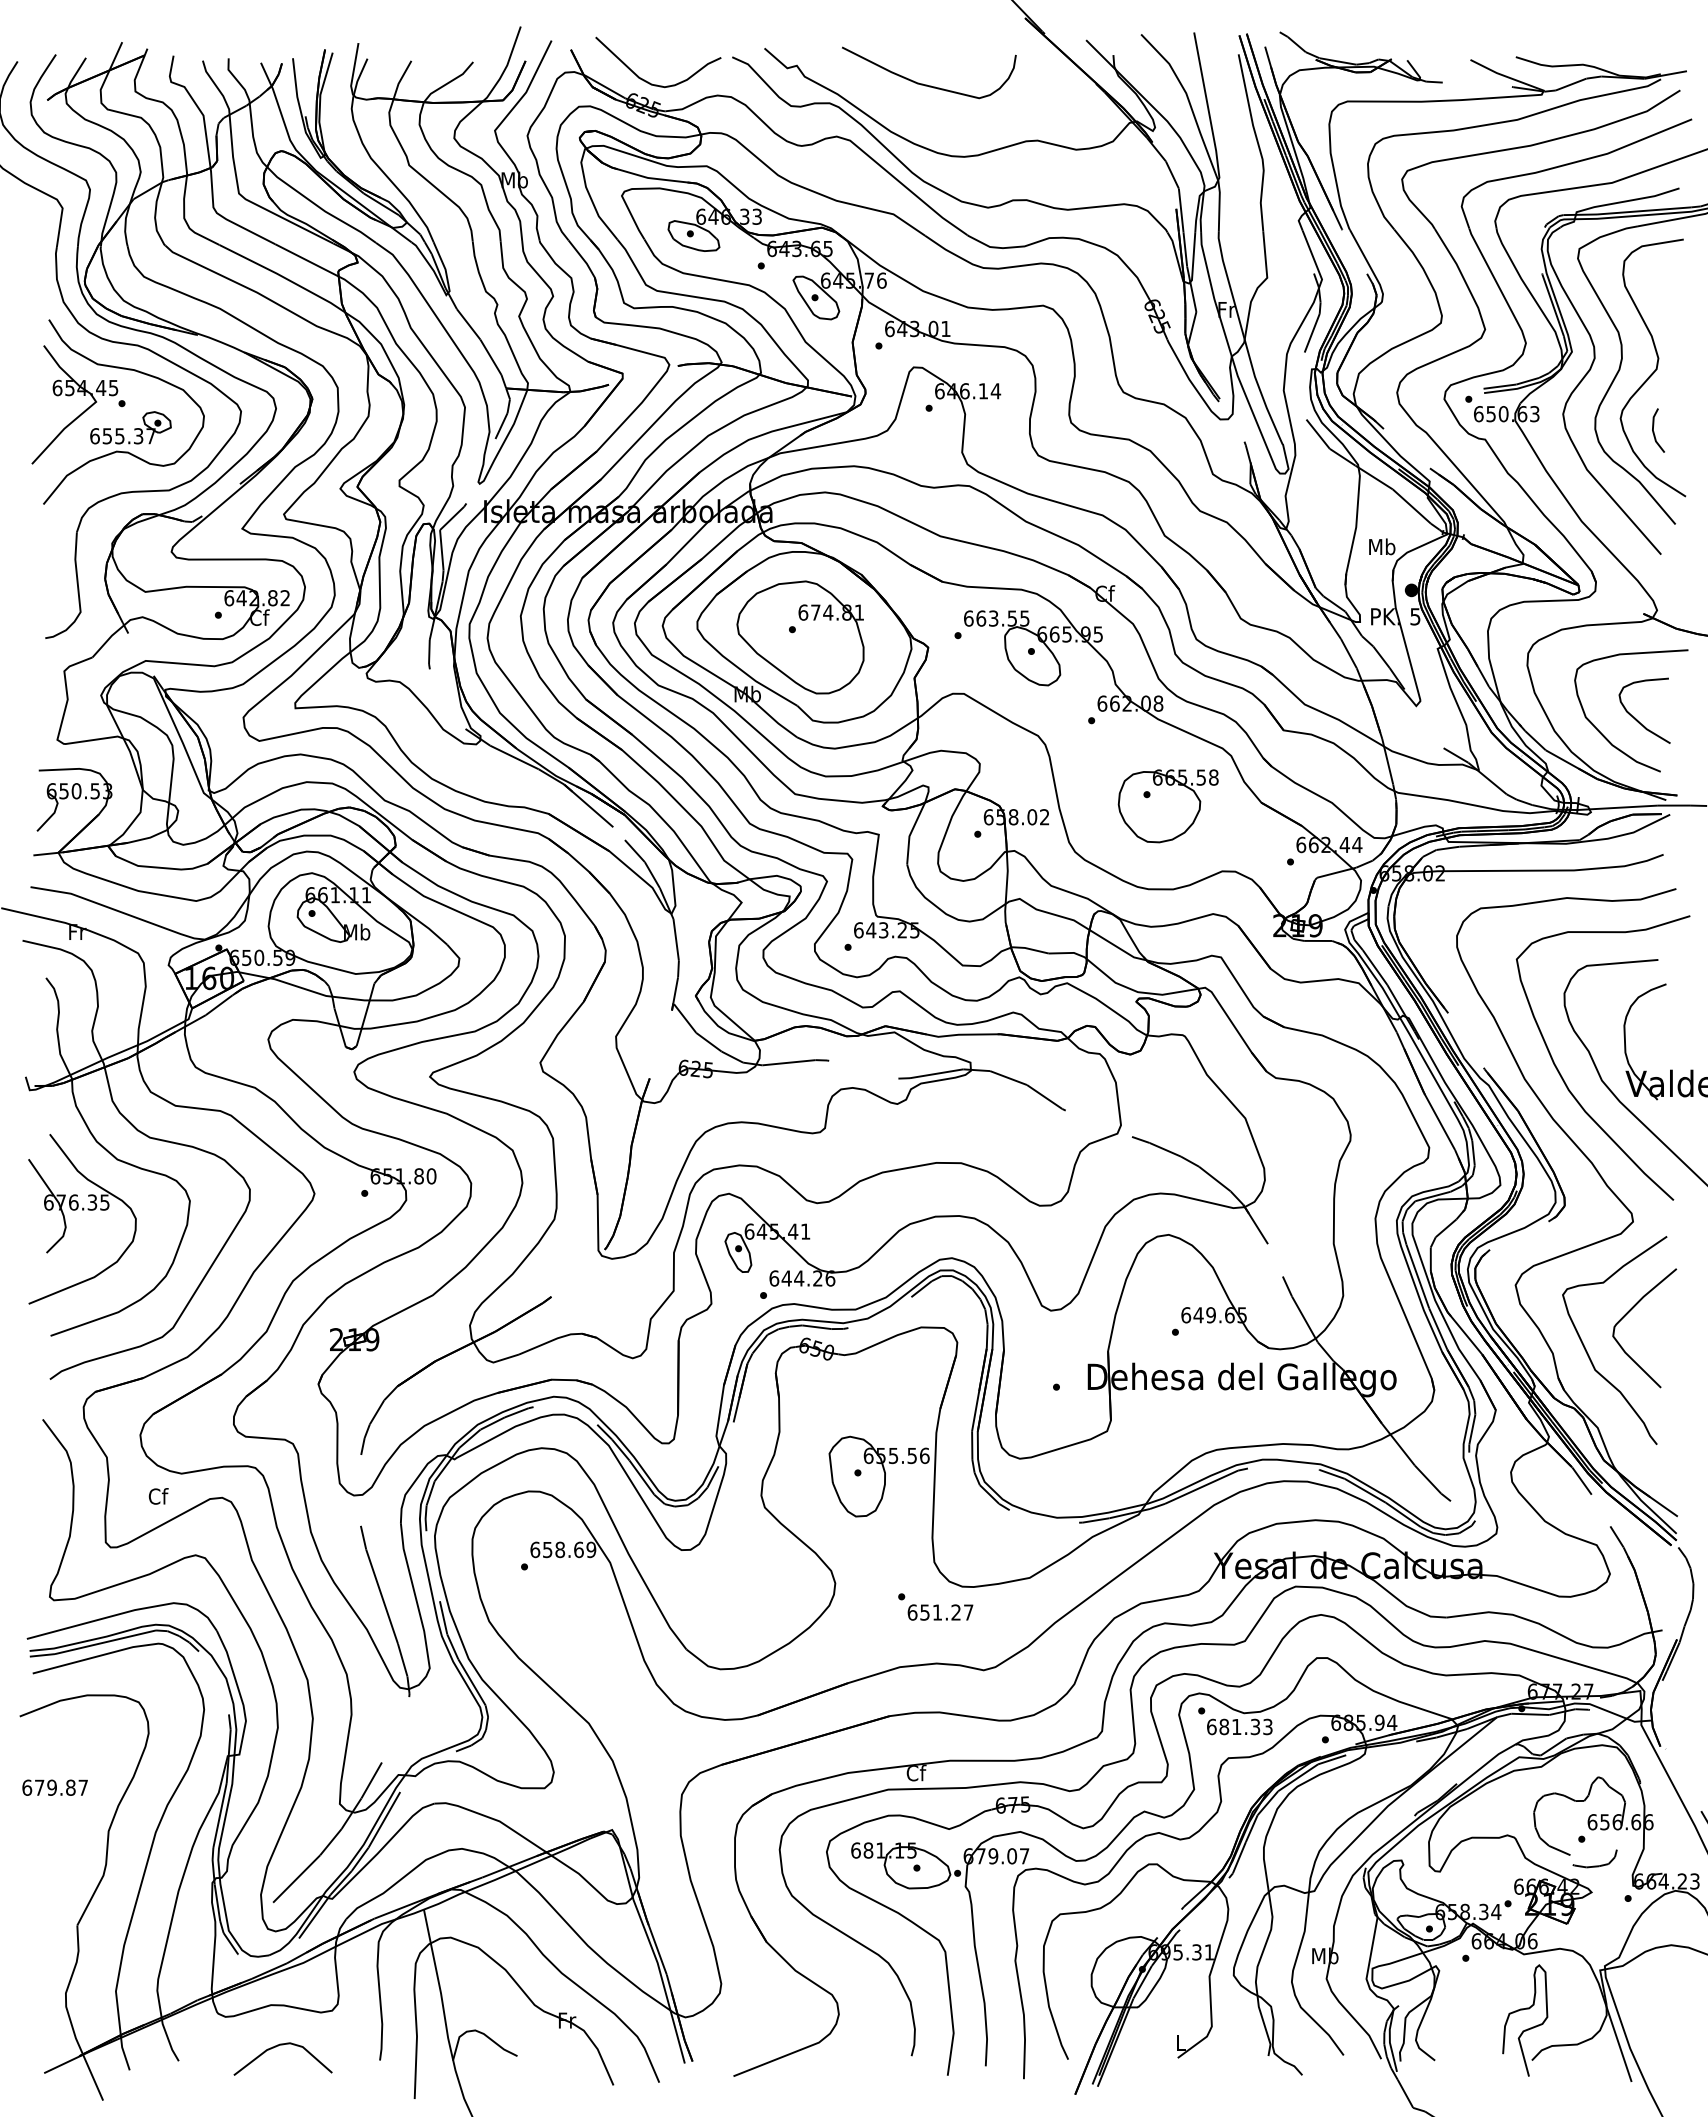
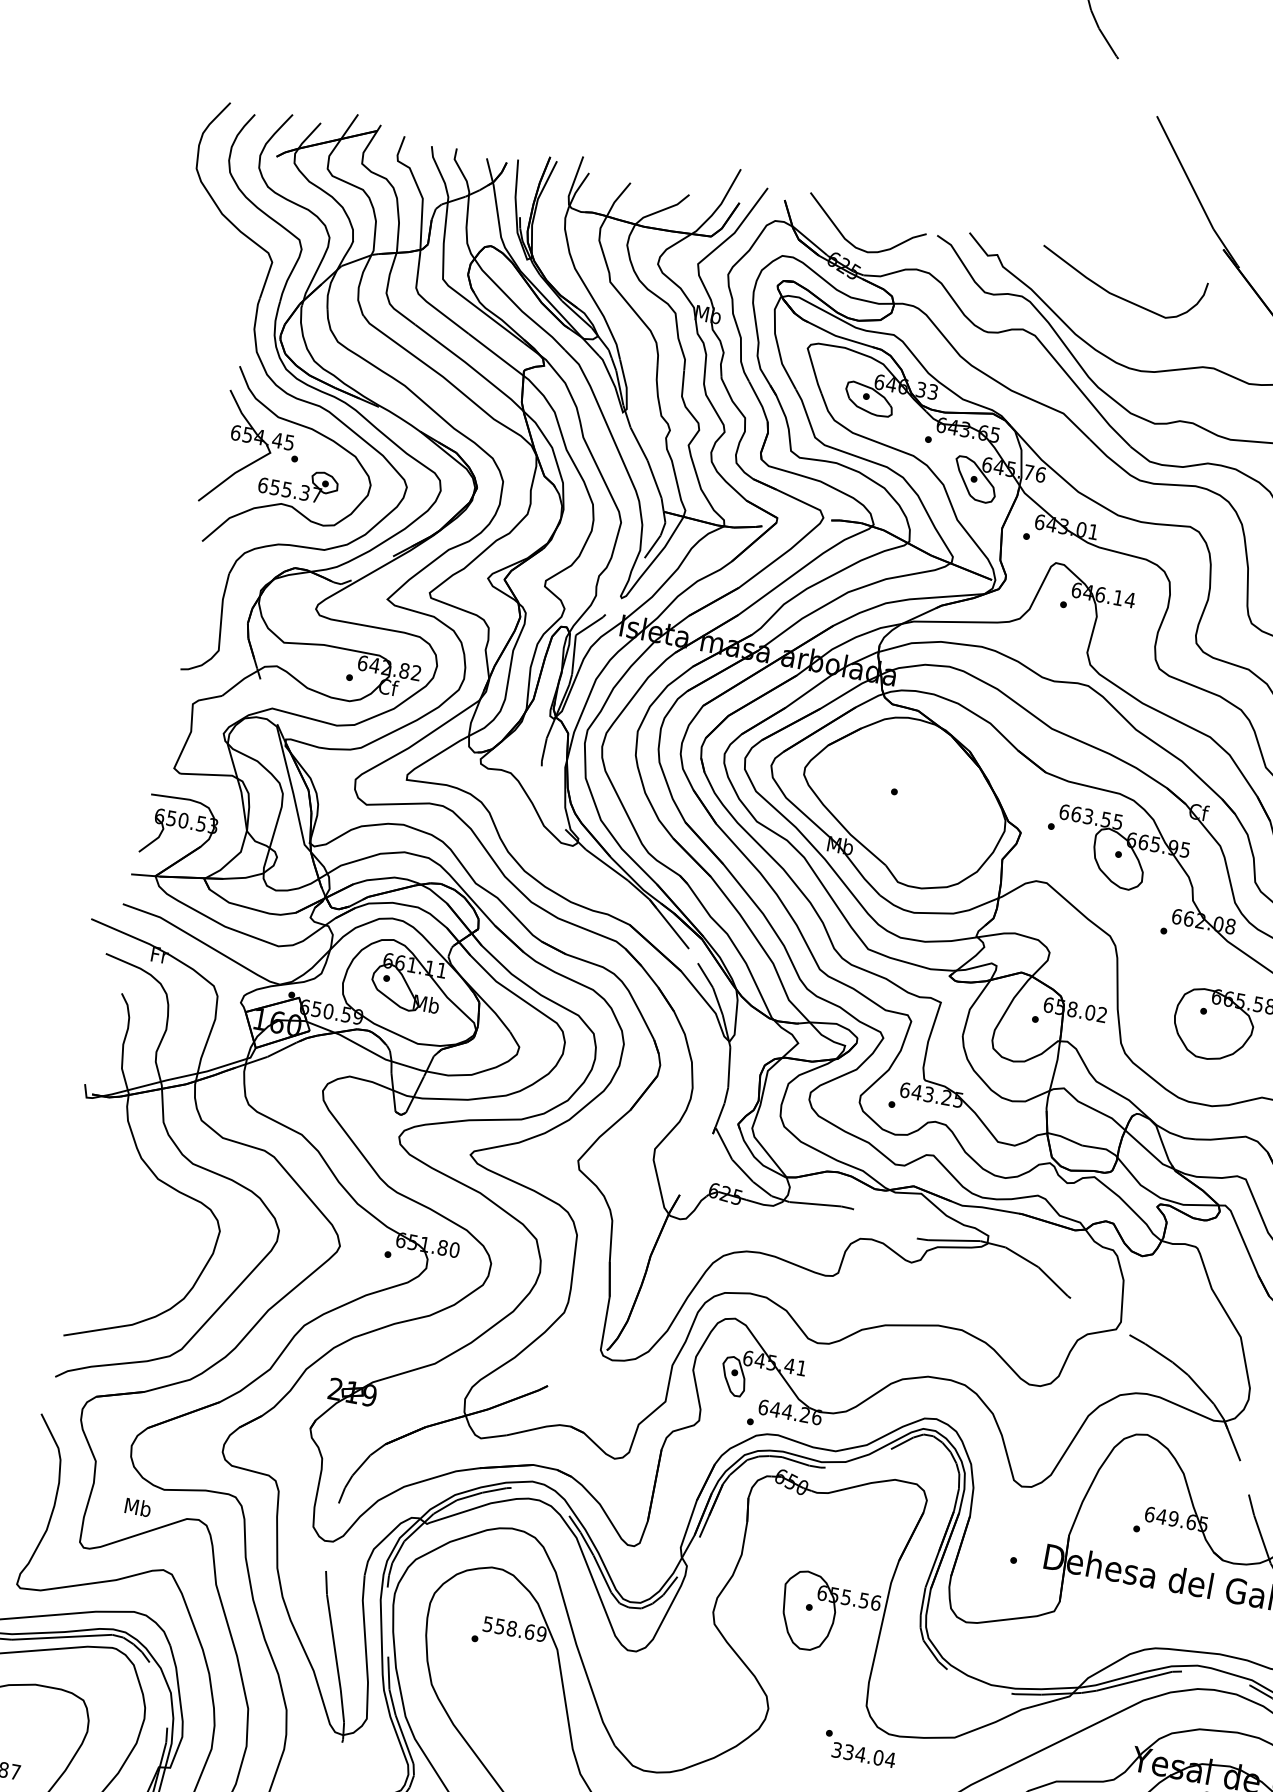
part: (800, 637) -> (900, 800), removed
part: (82, 1210) -> (115, 1221), removed
text: (158, 1496) -> (138, 1507), Cf -> Mb
text: (535, 1549) -> (488, 1624), 658.69 -> 558.69
text: (940, 1612) -> (863, 1755), 651.27 -> 334.04

